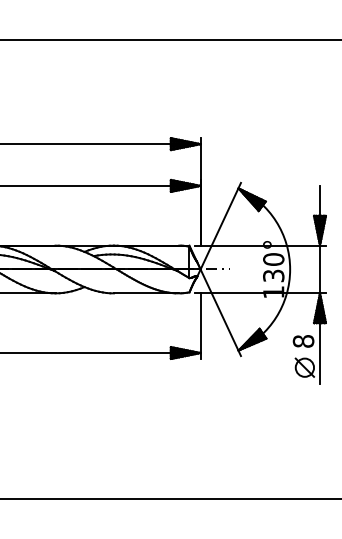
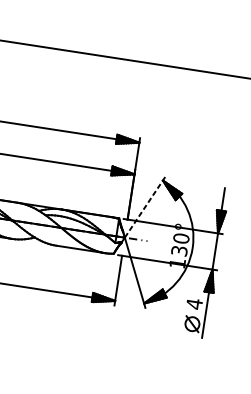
line: (220, 226) -> (144, 207), solid -> dashed
text: (303, 341) -> (194, 304), 8 -> 4

